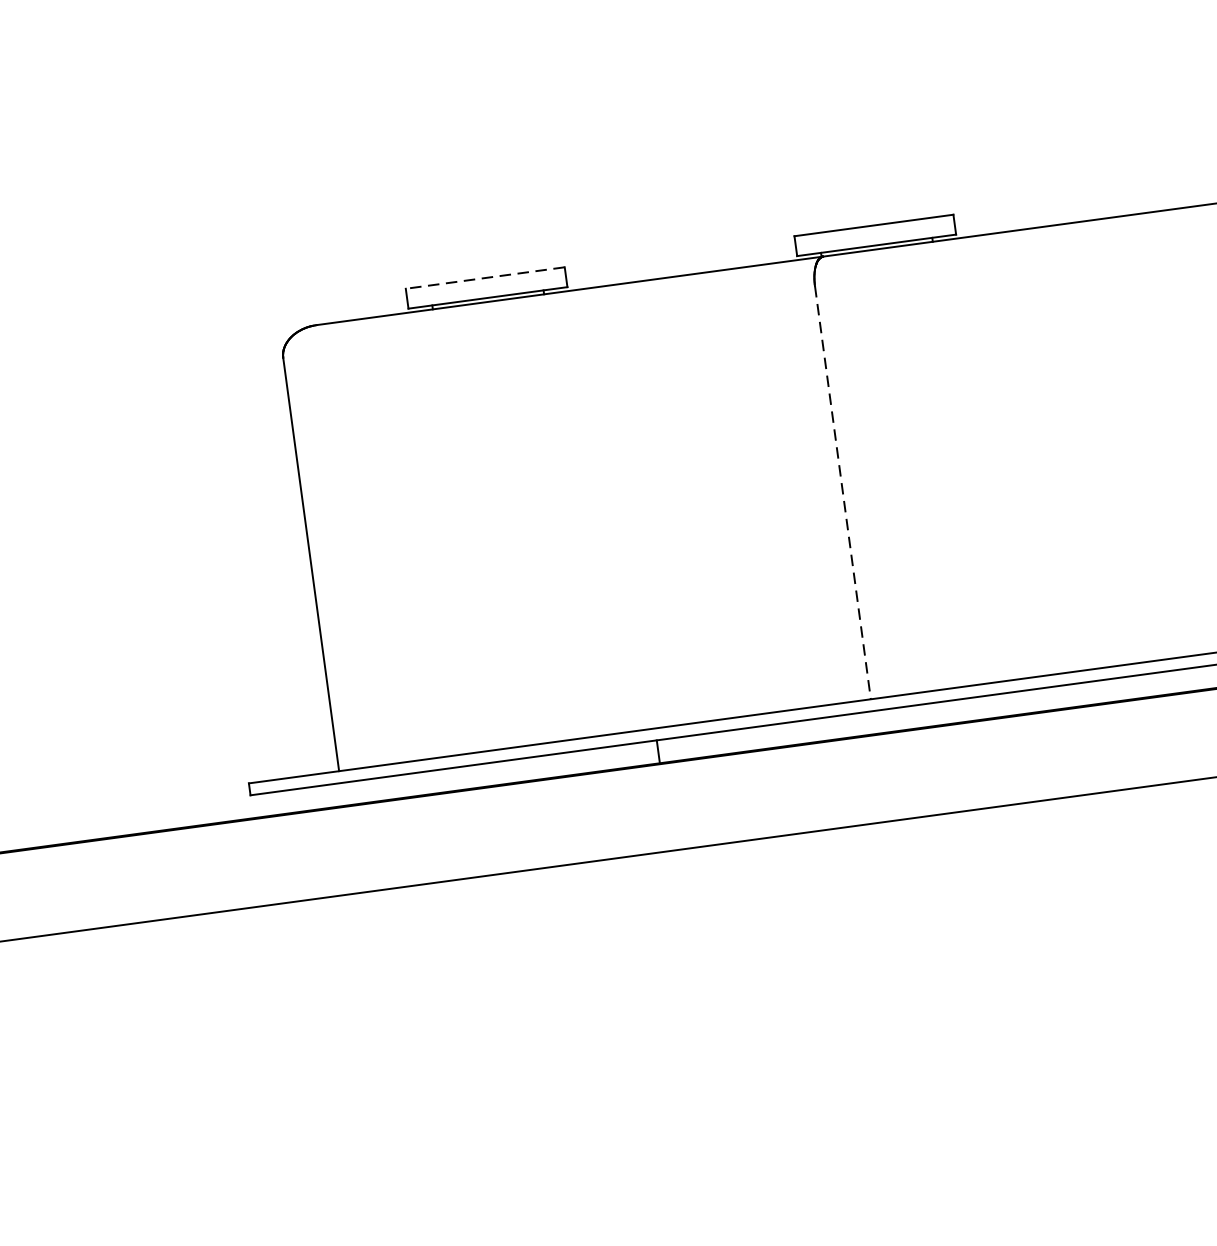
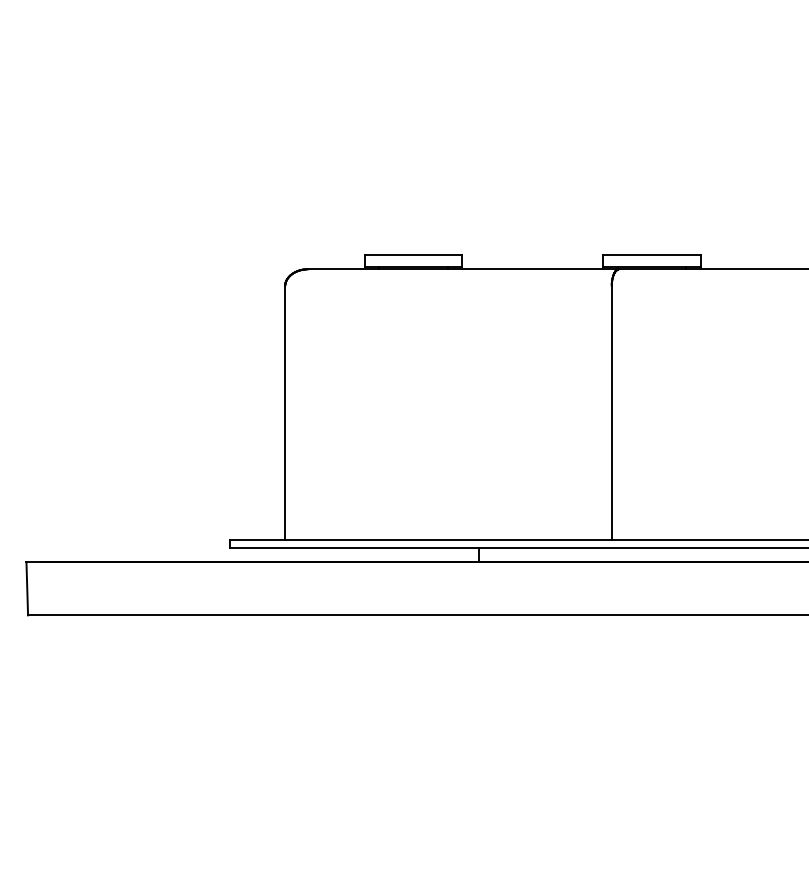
line: (485, 277) -> (413, 254), dashed -> solid
line: (842, 493) -> (611, 413), dashed -> solid

